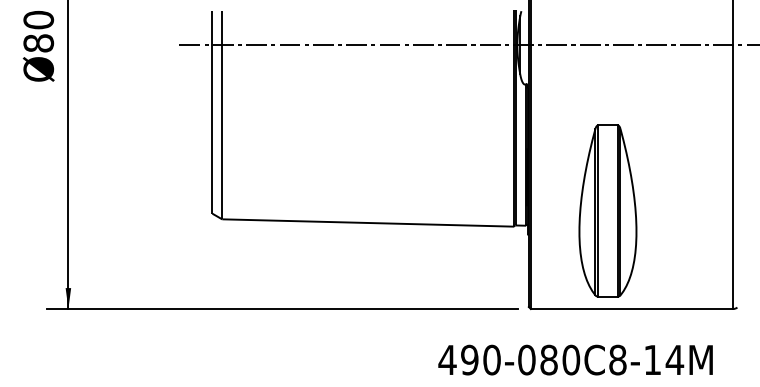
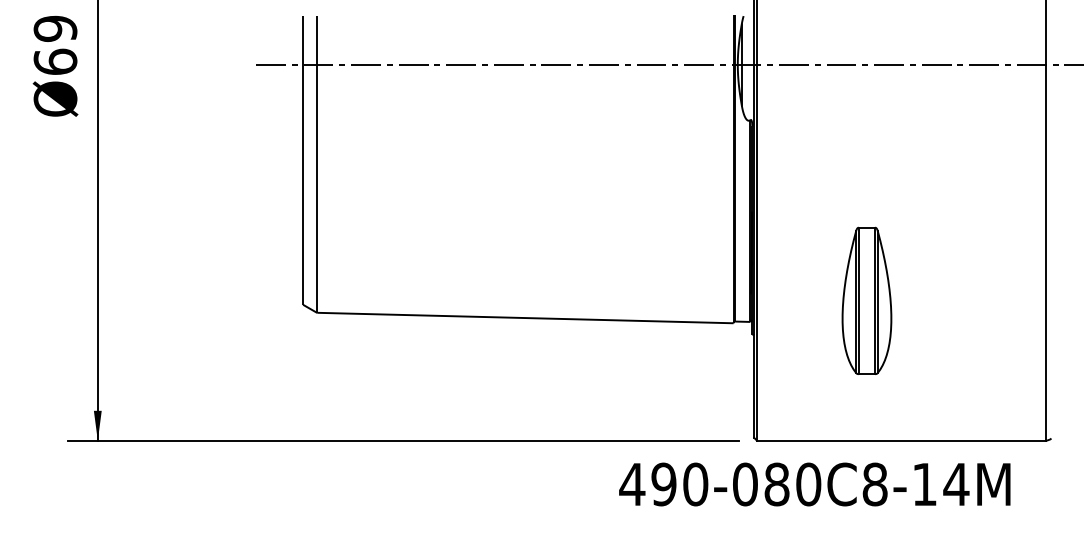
text: (38, 31) -> (55, 44), Ø80 -> Ø69
part: (607, 210) -> (866, 300), size x0.6
text: (575, 360) -> (814, 484), moved

